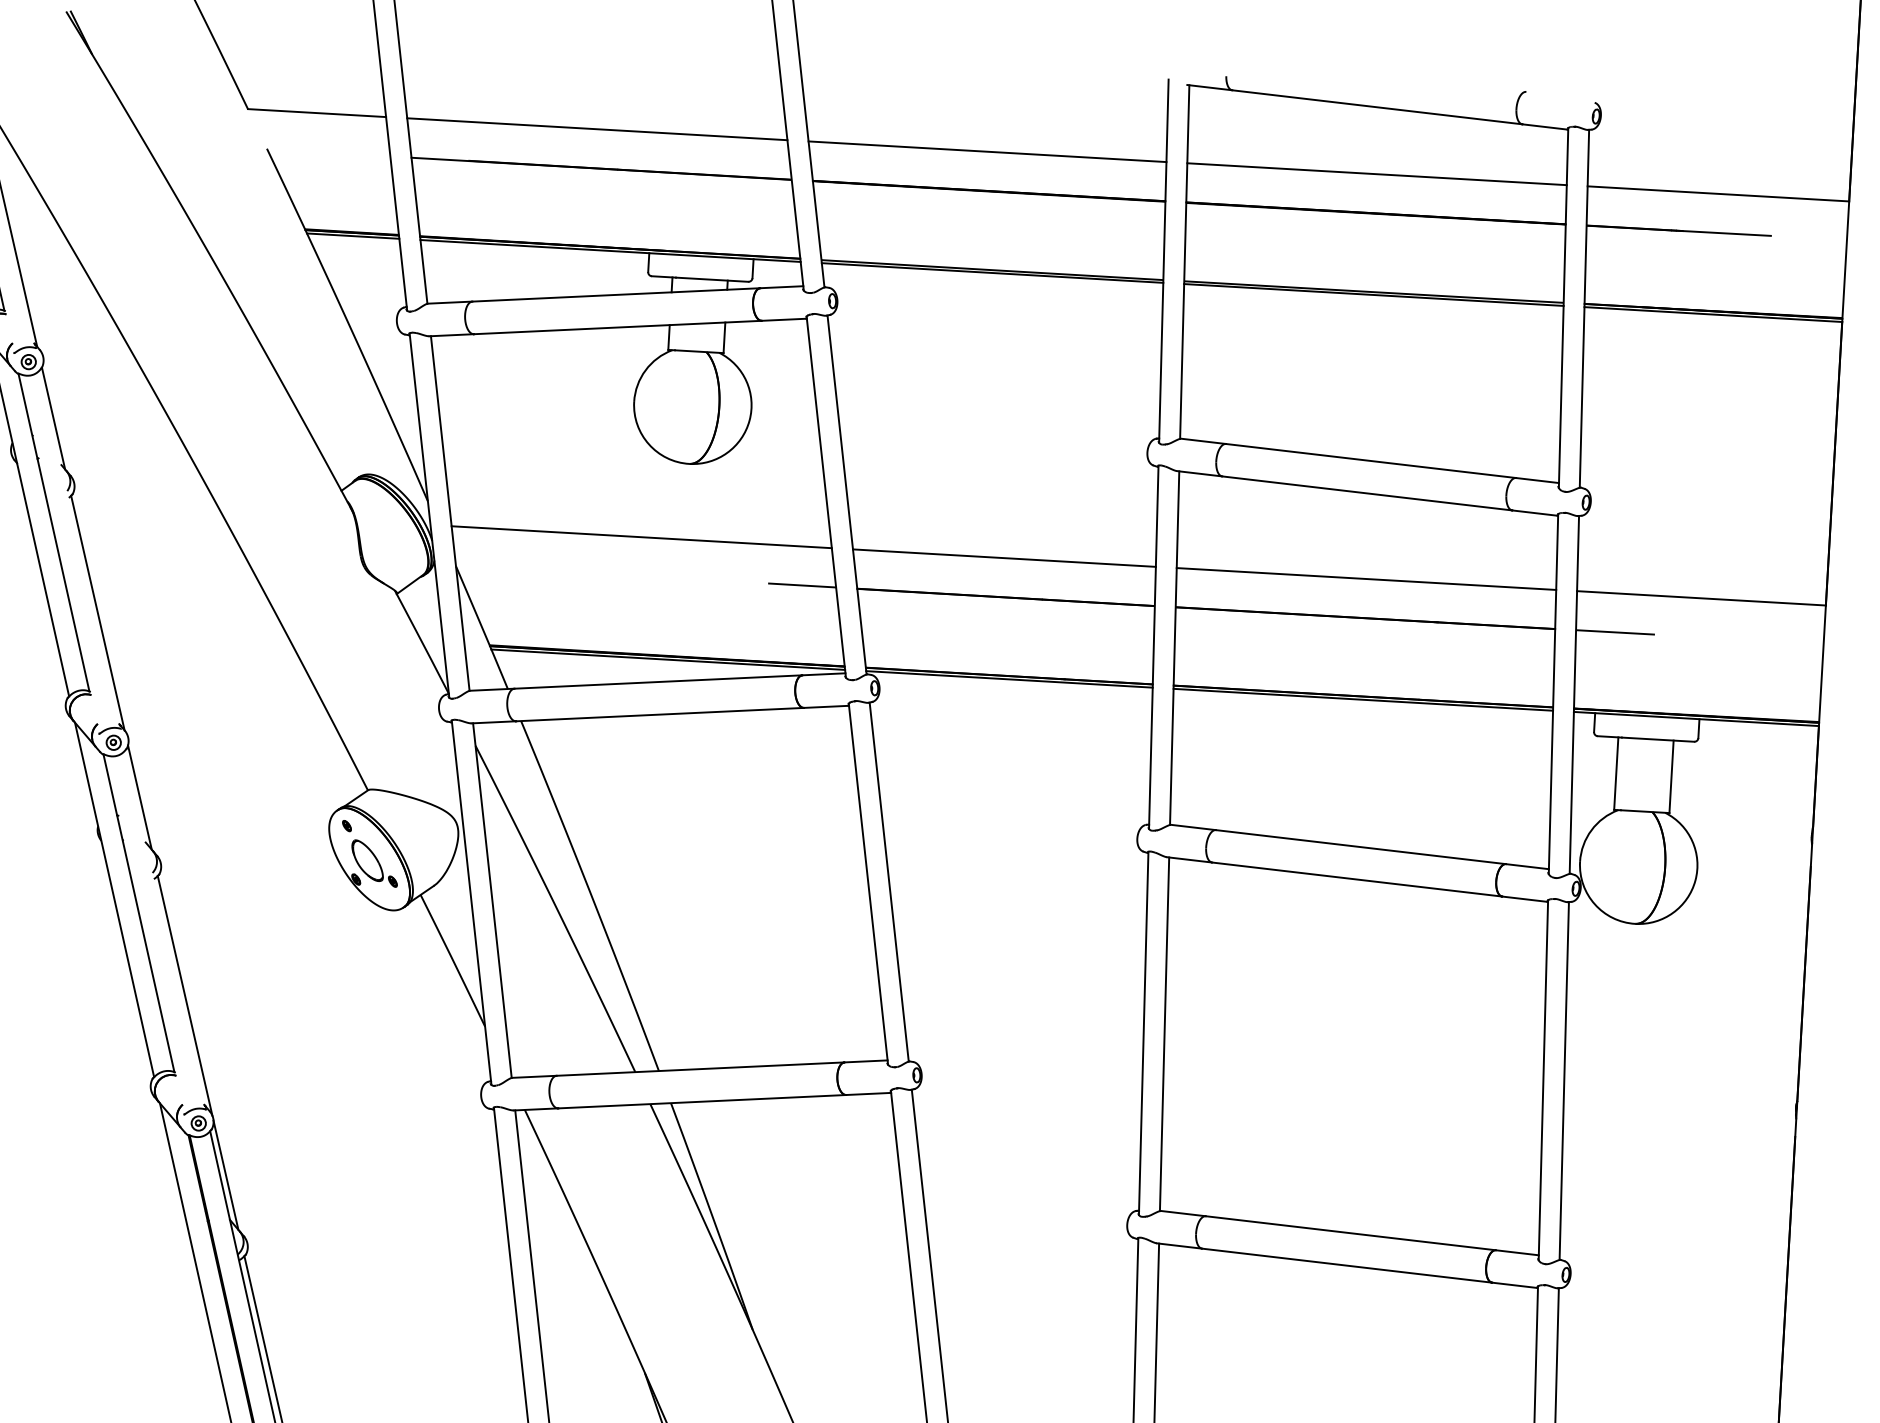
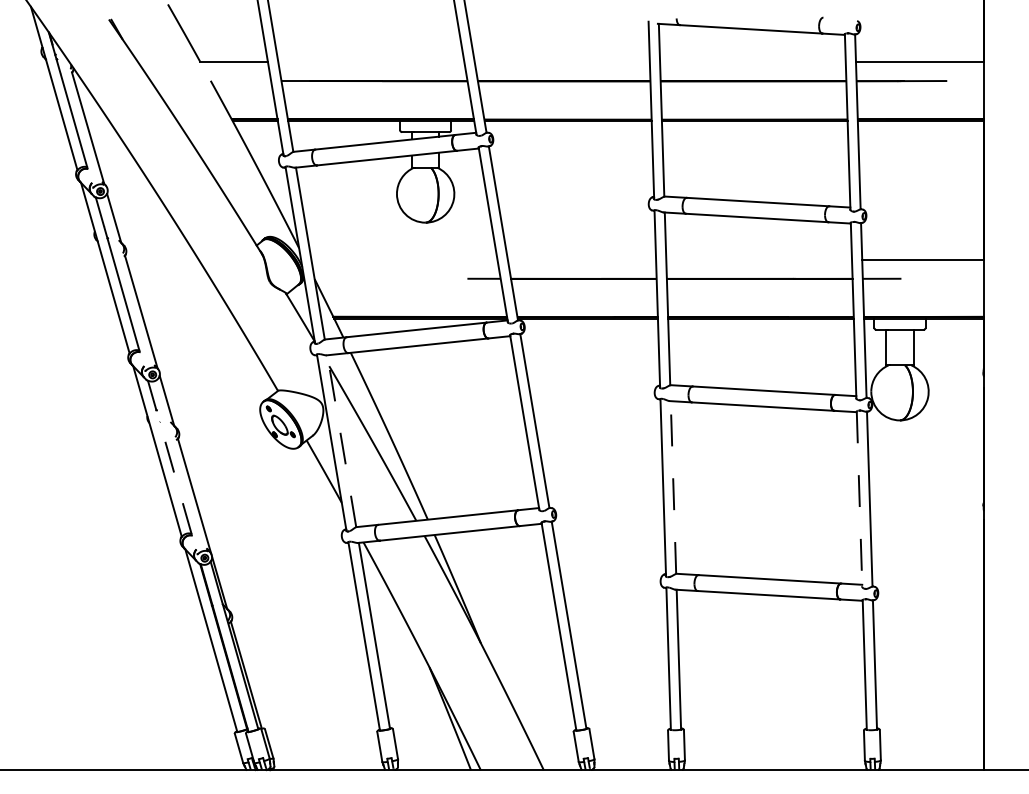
line: (597, 130) -> (371, 62), removed
line: (985, 152) -> (561, 62), removed
line: (1376, 175) -> (752, 62), removed
line: (641, 536) -> (404, 259), removed
line: (1003, 557) -> (581, 259), removed
line: (1367, 578) -> (759, 259), removed
line: (491, 899) -> (341, 440), solid -> dashed
line: (138, 911) -> (169, 456), solid -> dashed
line: (1164, 1034) -> (673, 487), solid -> dashed
line: (1543, 1080) -> (859, 499), solid -> dashed

